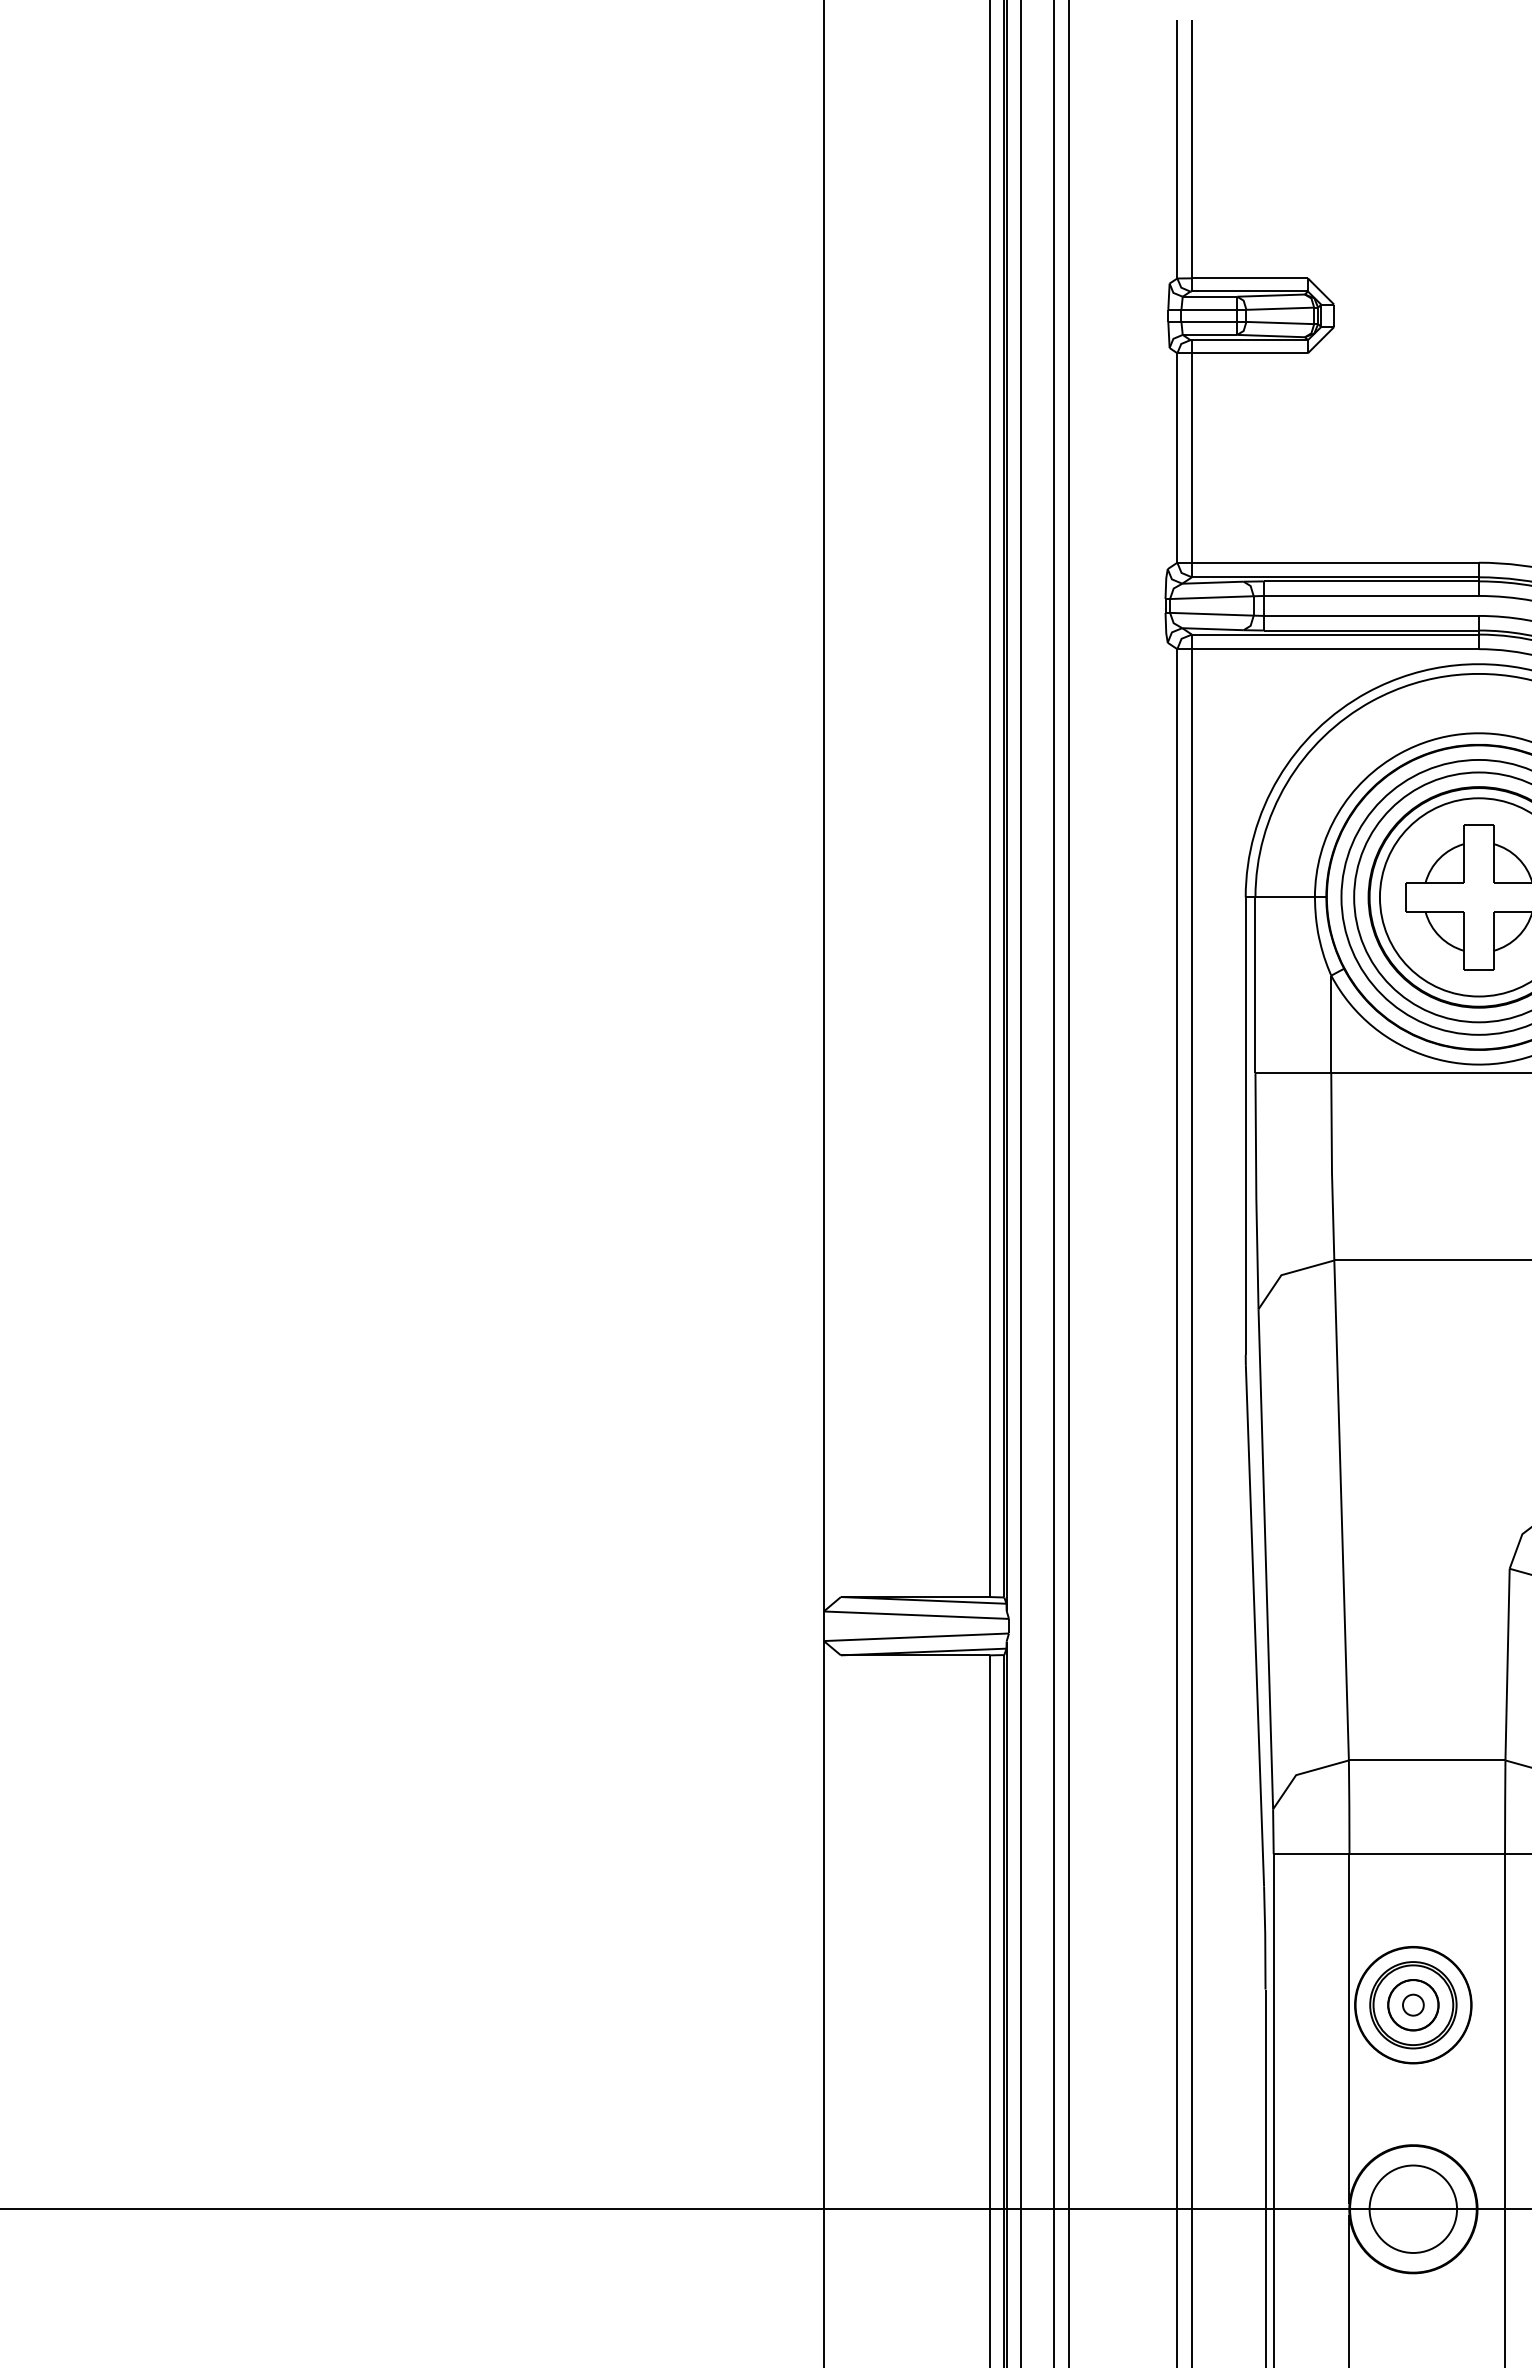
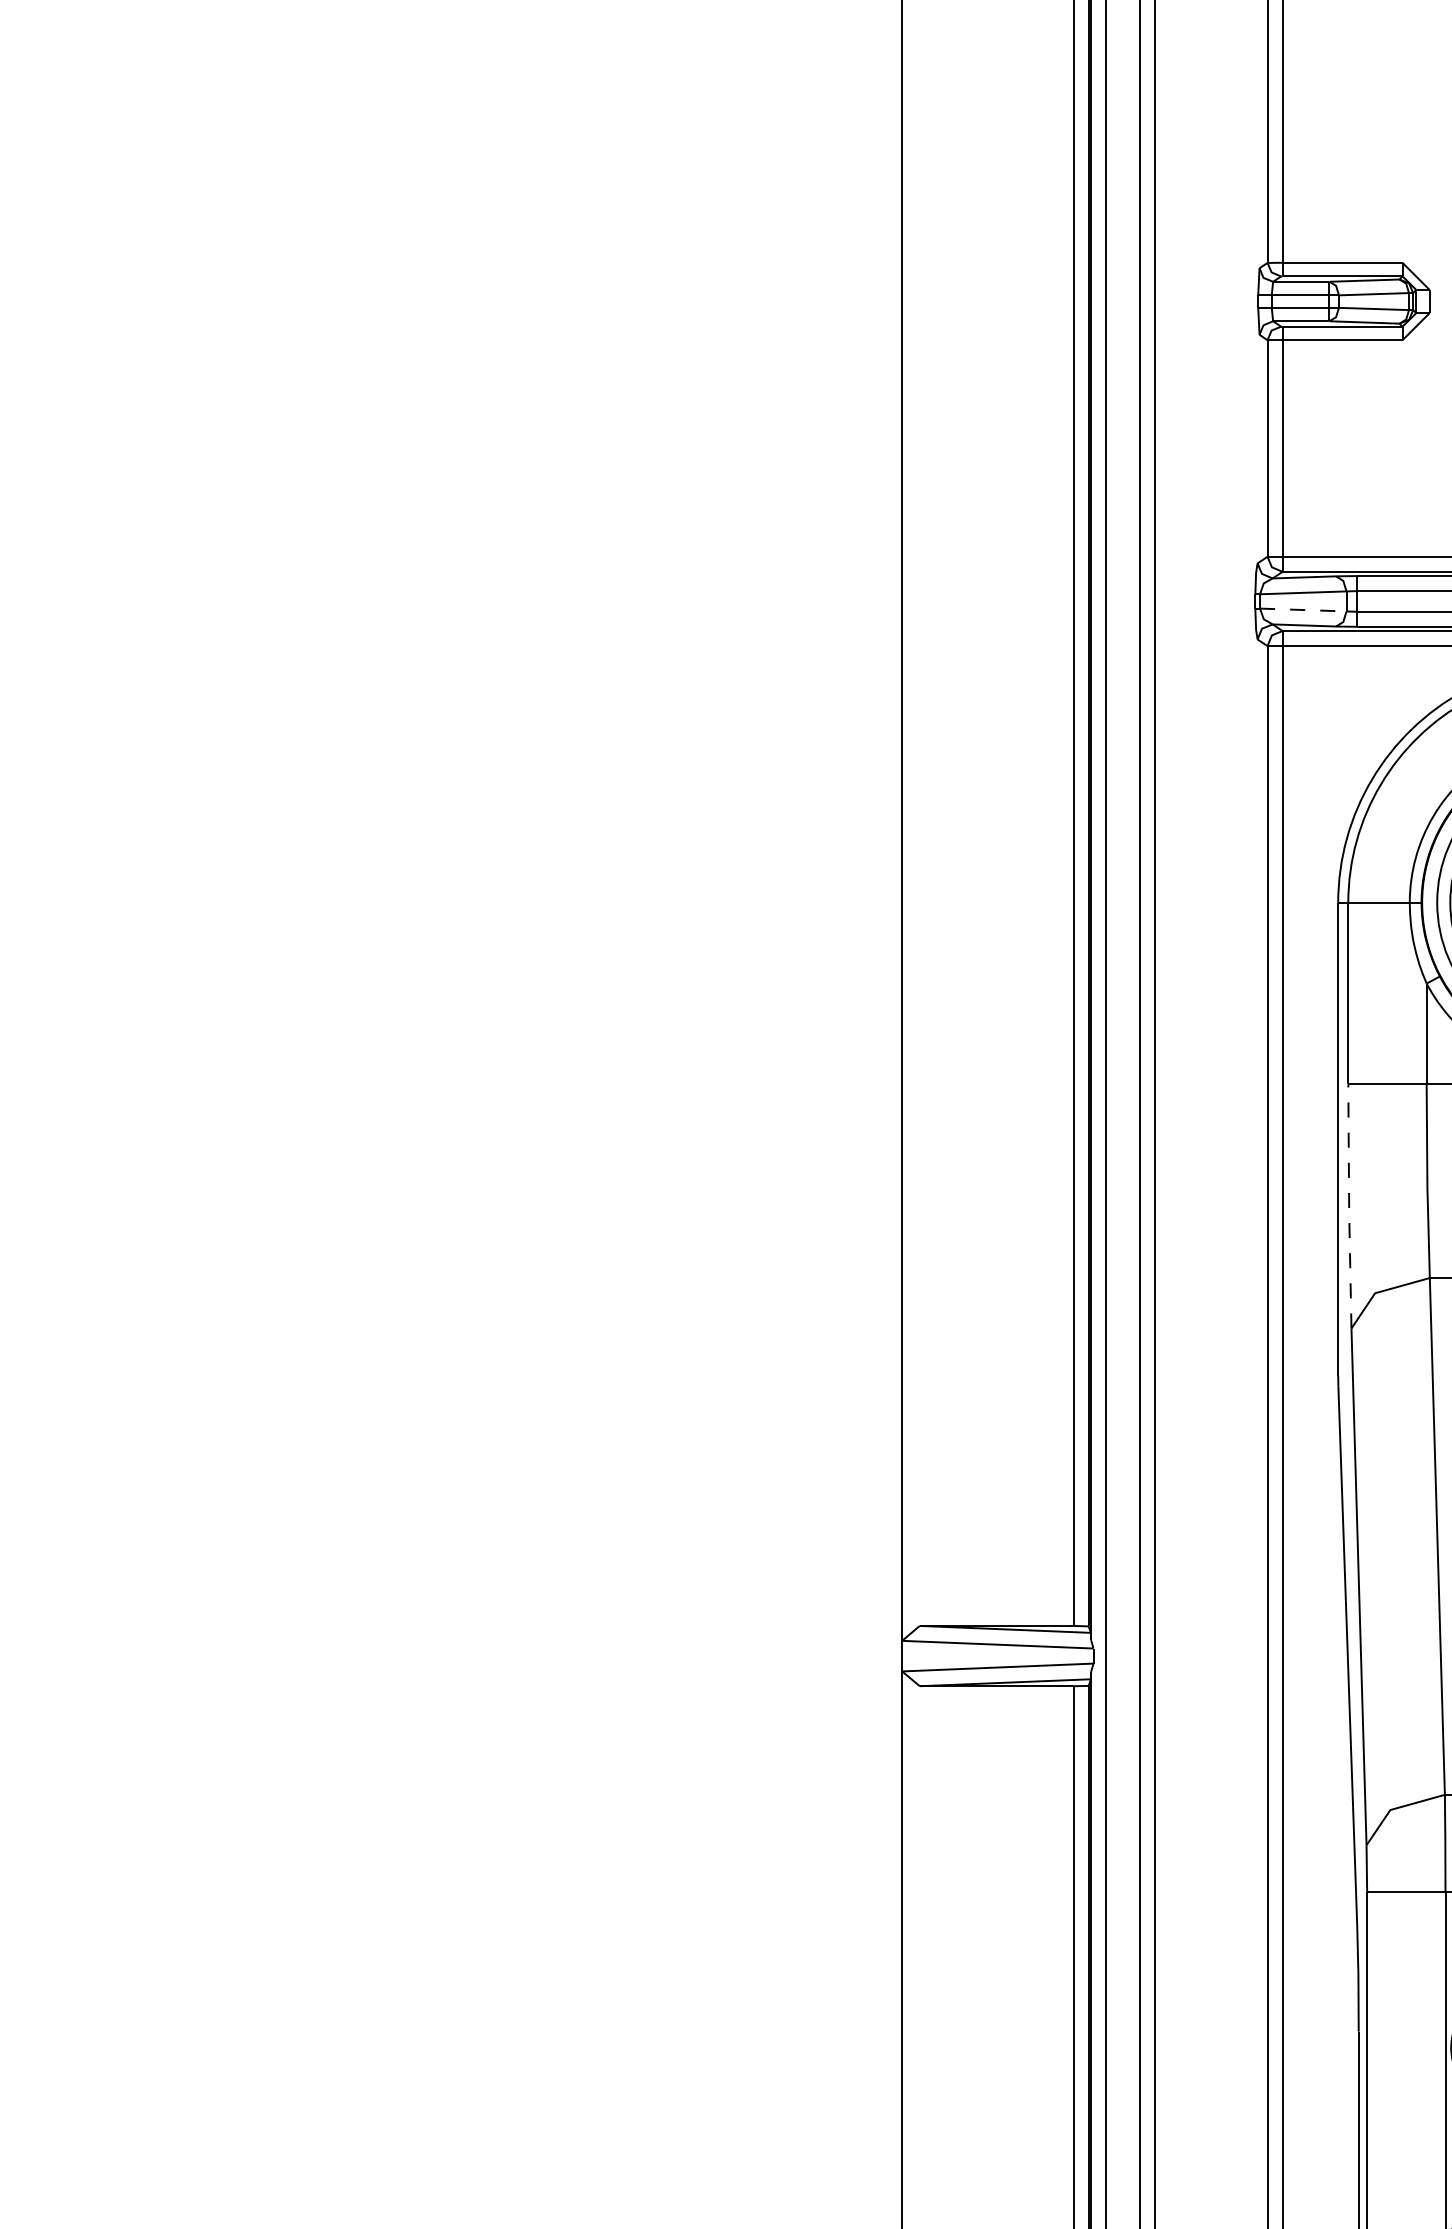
line: (1211, 614) -> (1302, 610), solid -> dashed
line: (1256, 1191) -> (1349, 1206), solid -> dashed

